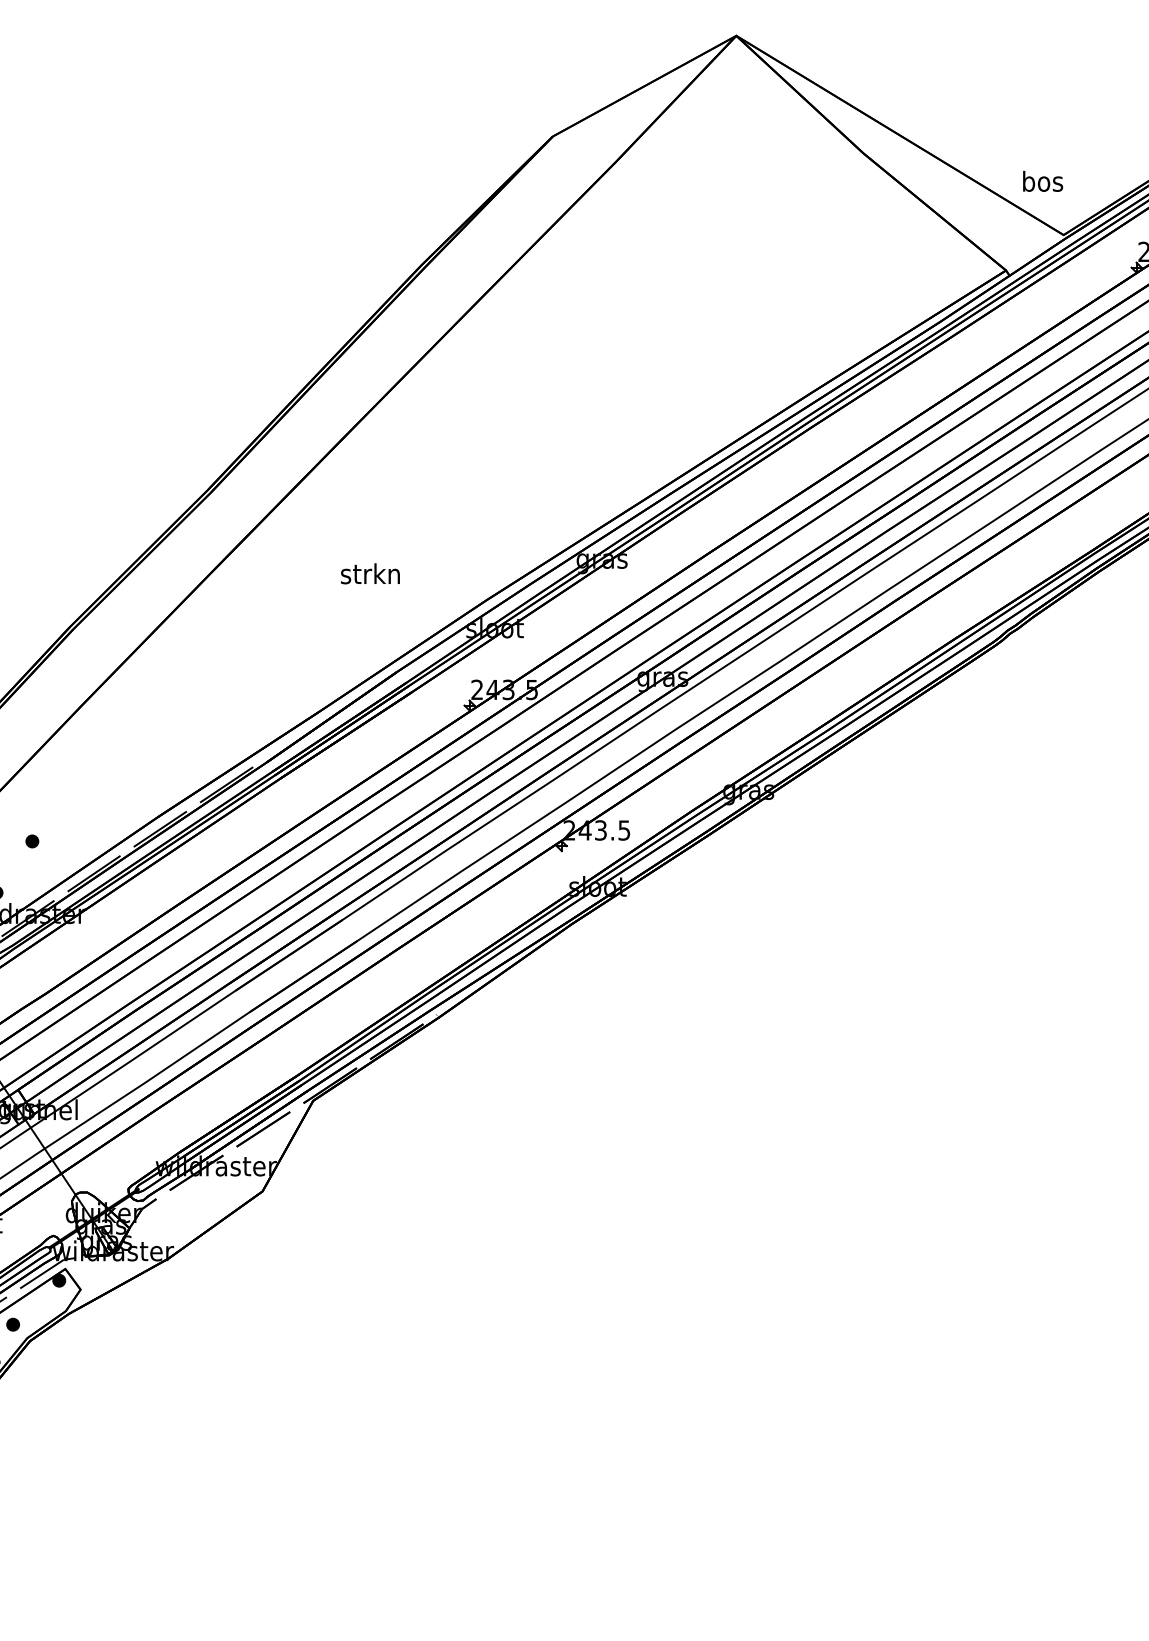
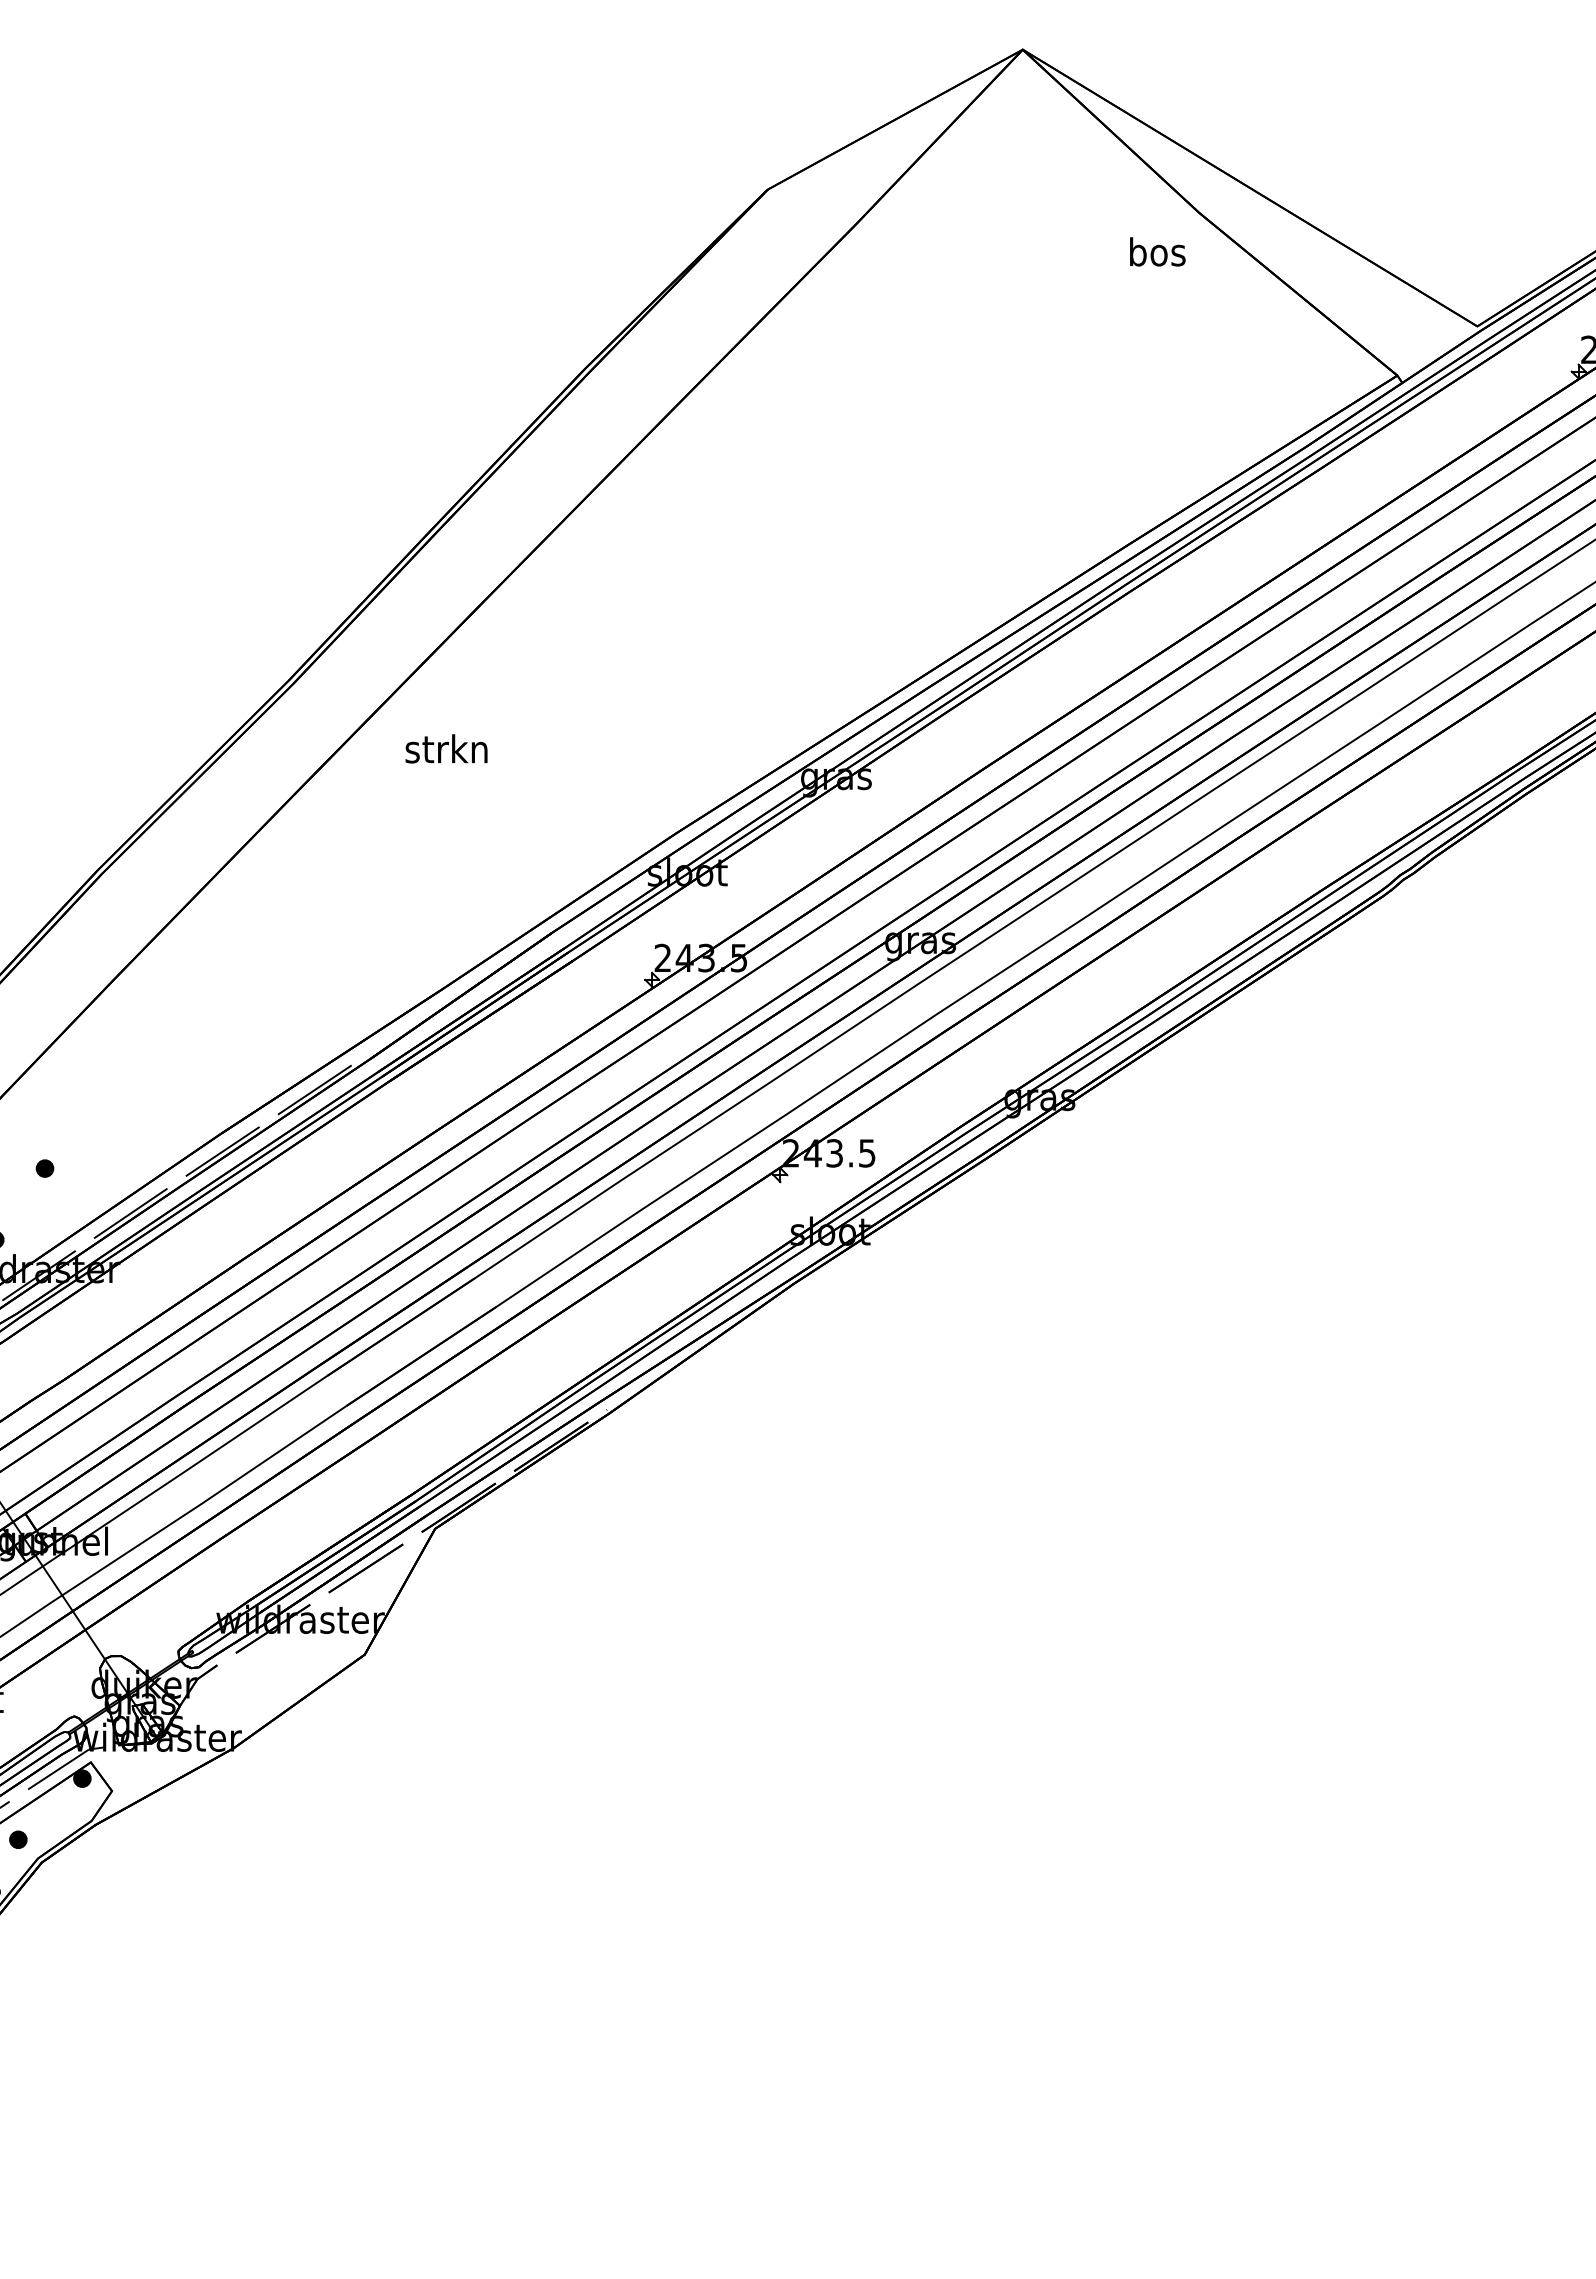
text: (1042, 181) -> (1157, 251), moved
text: (370, 573) -> (446, 748), moved

